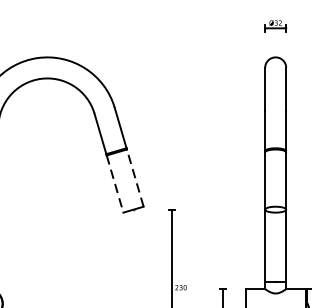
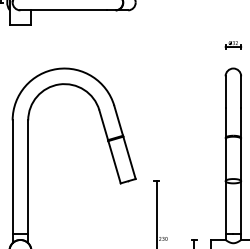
line: (135, 177) -> (129, 157), dashed -> solid
line: (115, 184) -> (114, 162), dashed -> solid

